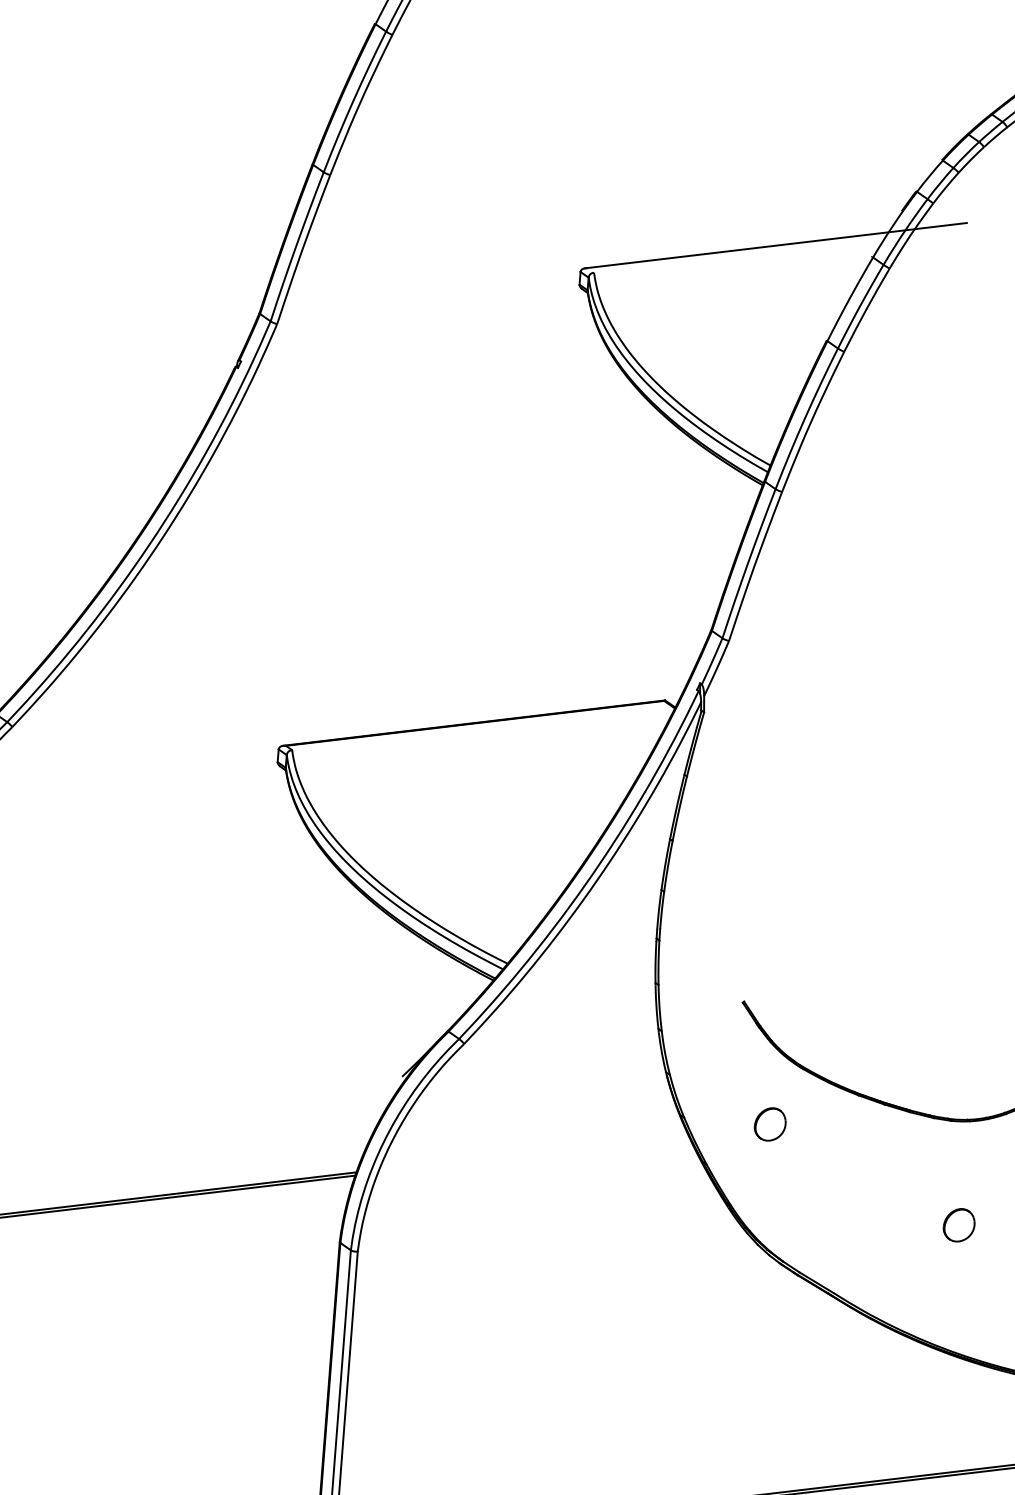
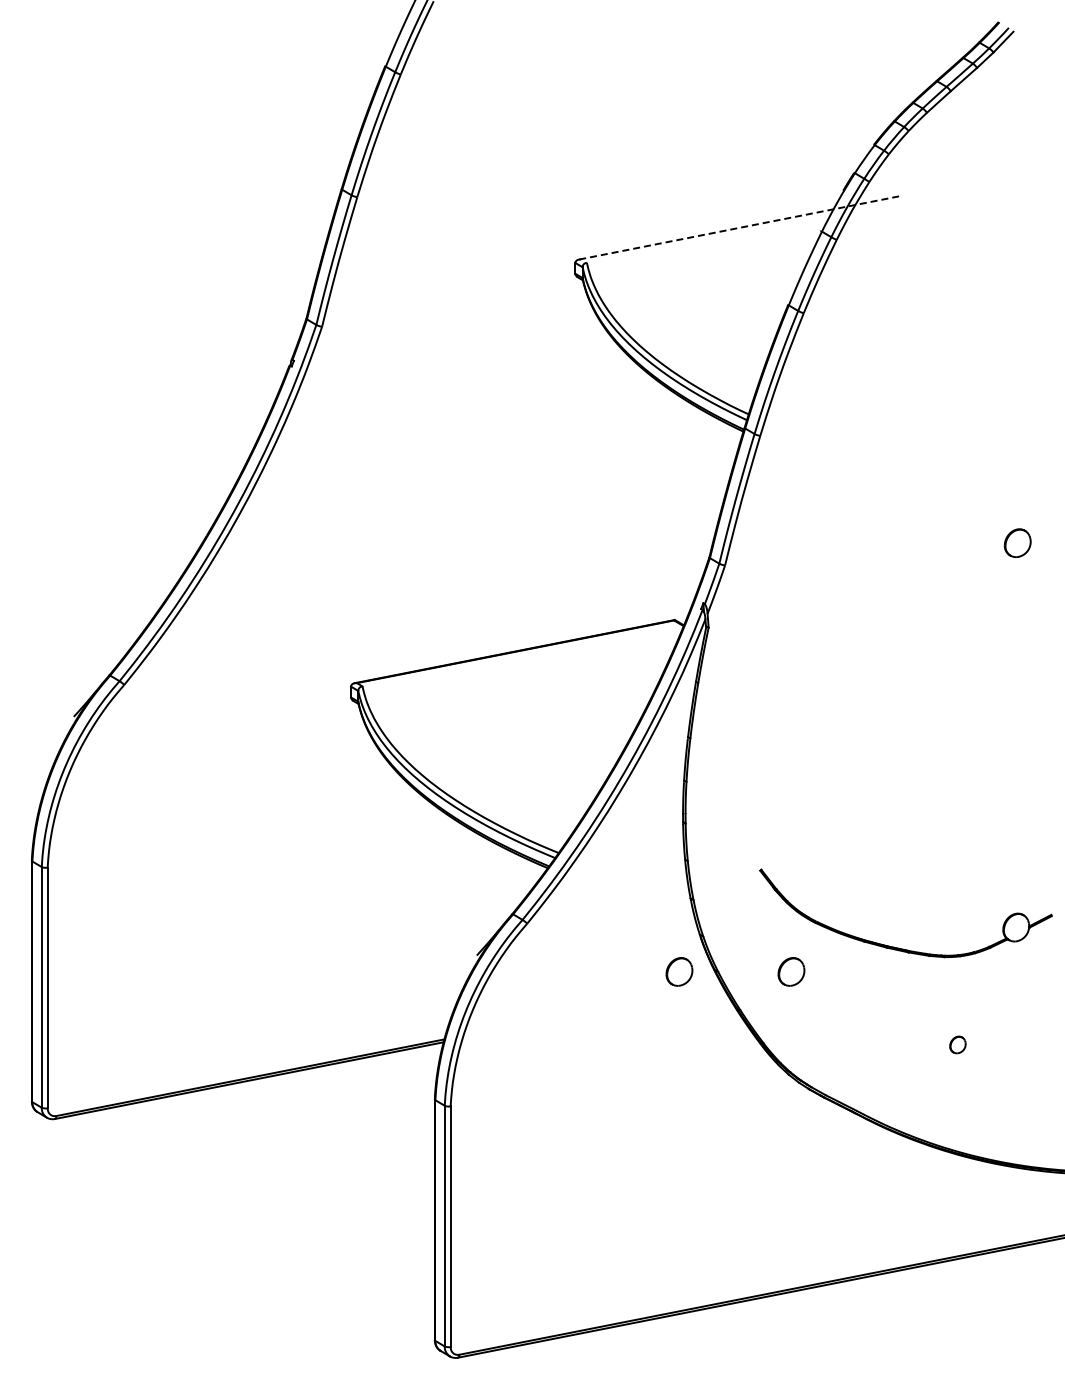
line: (775, 246) -> (738, 228), solid -> dashed
part: (638, 1113) -> (679, 971), added
part: (958, 1224) -> (957, 1044), size x0.6

